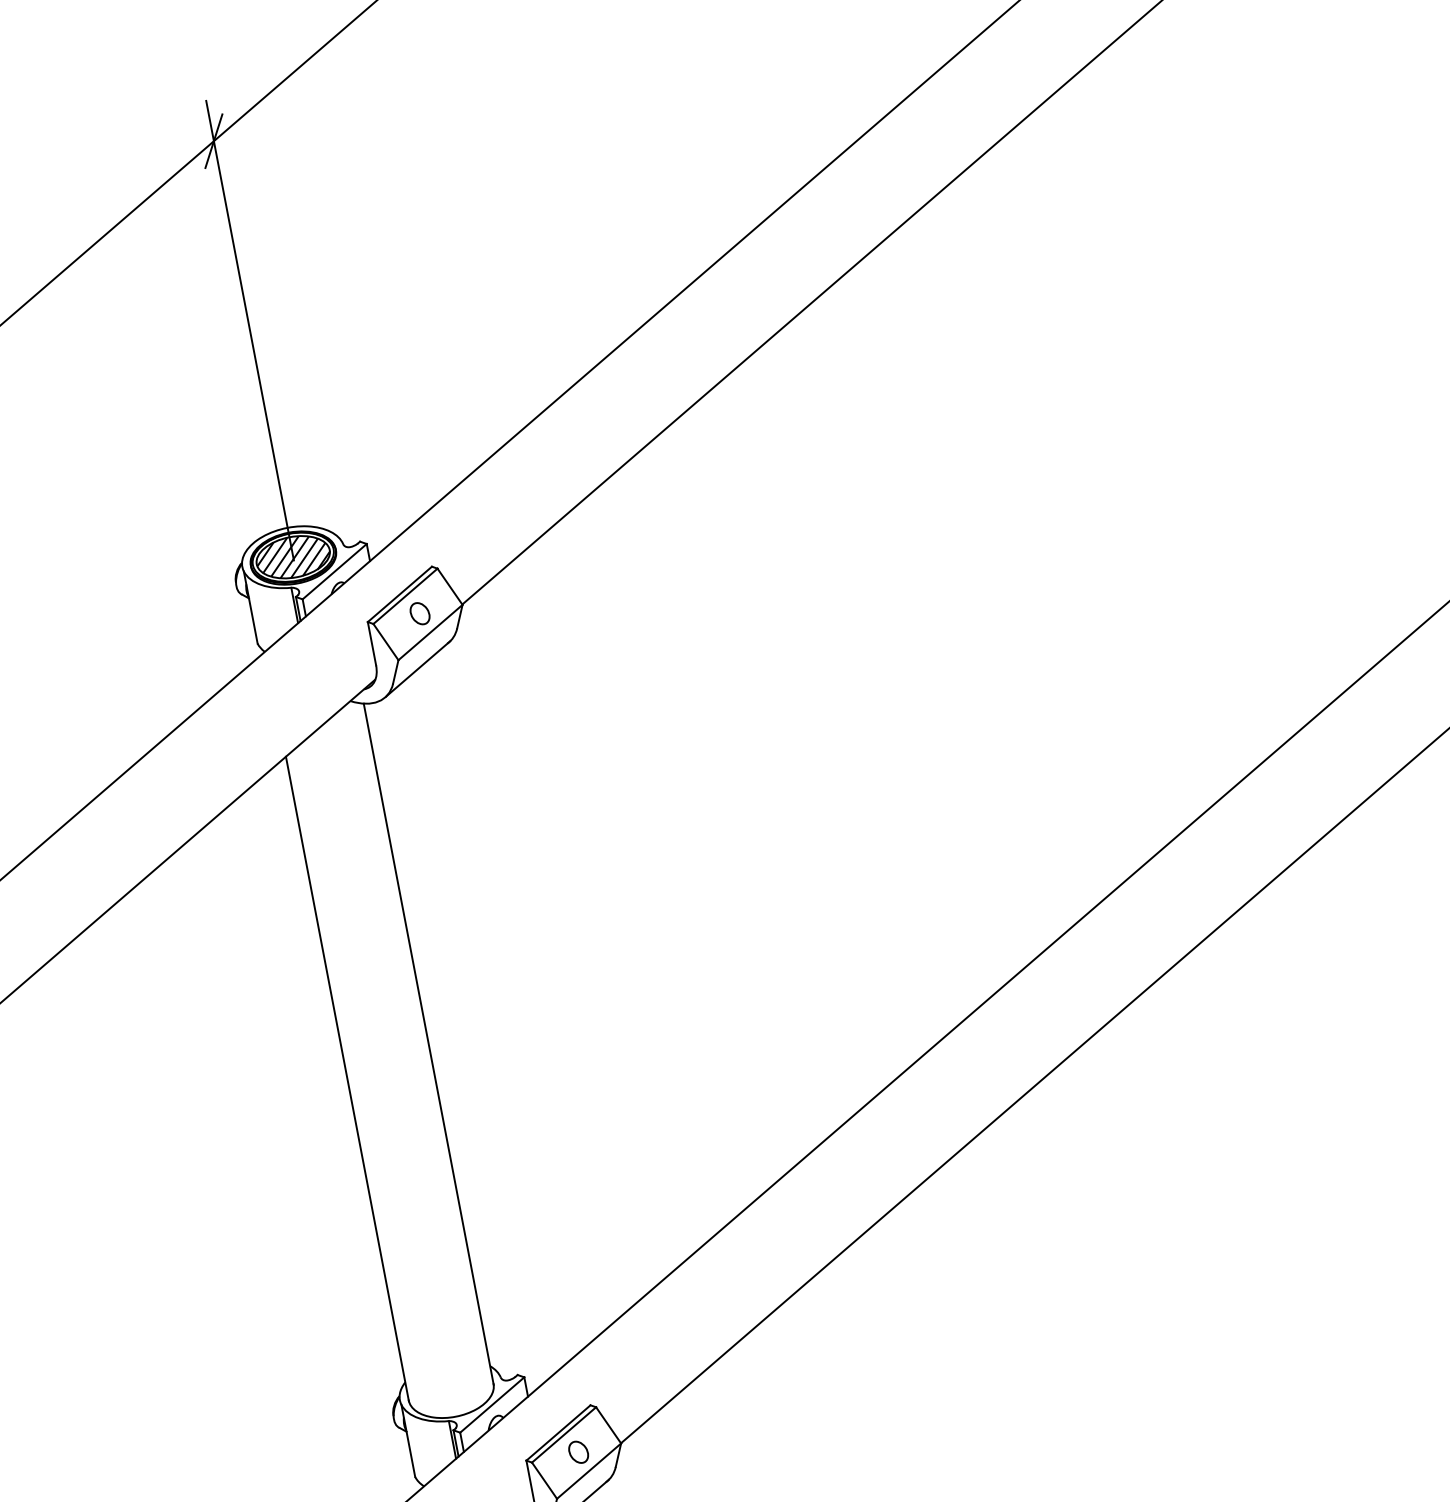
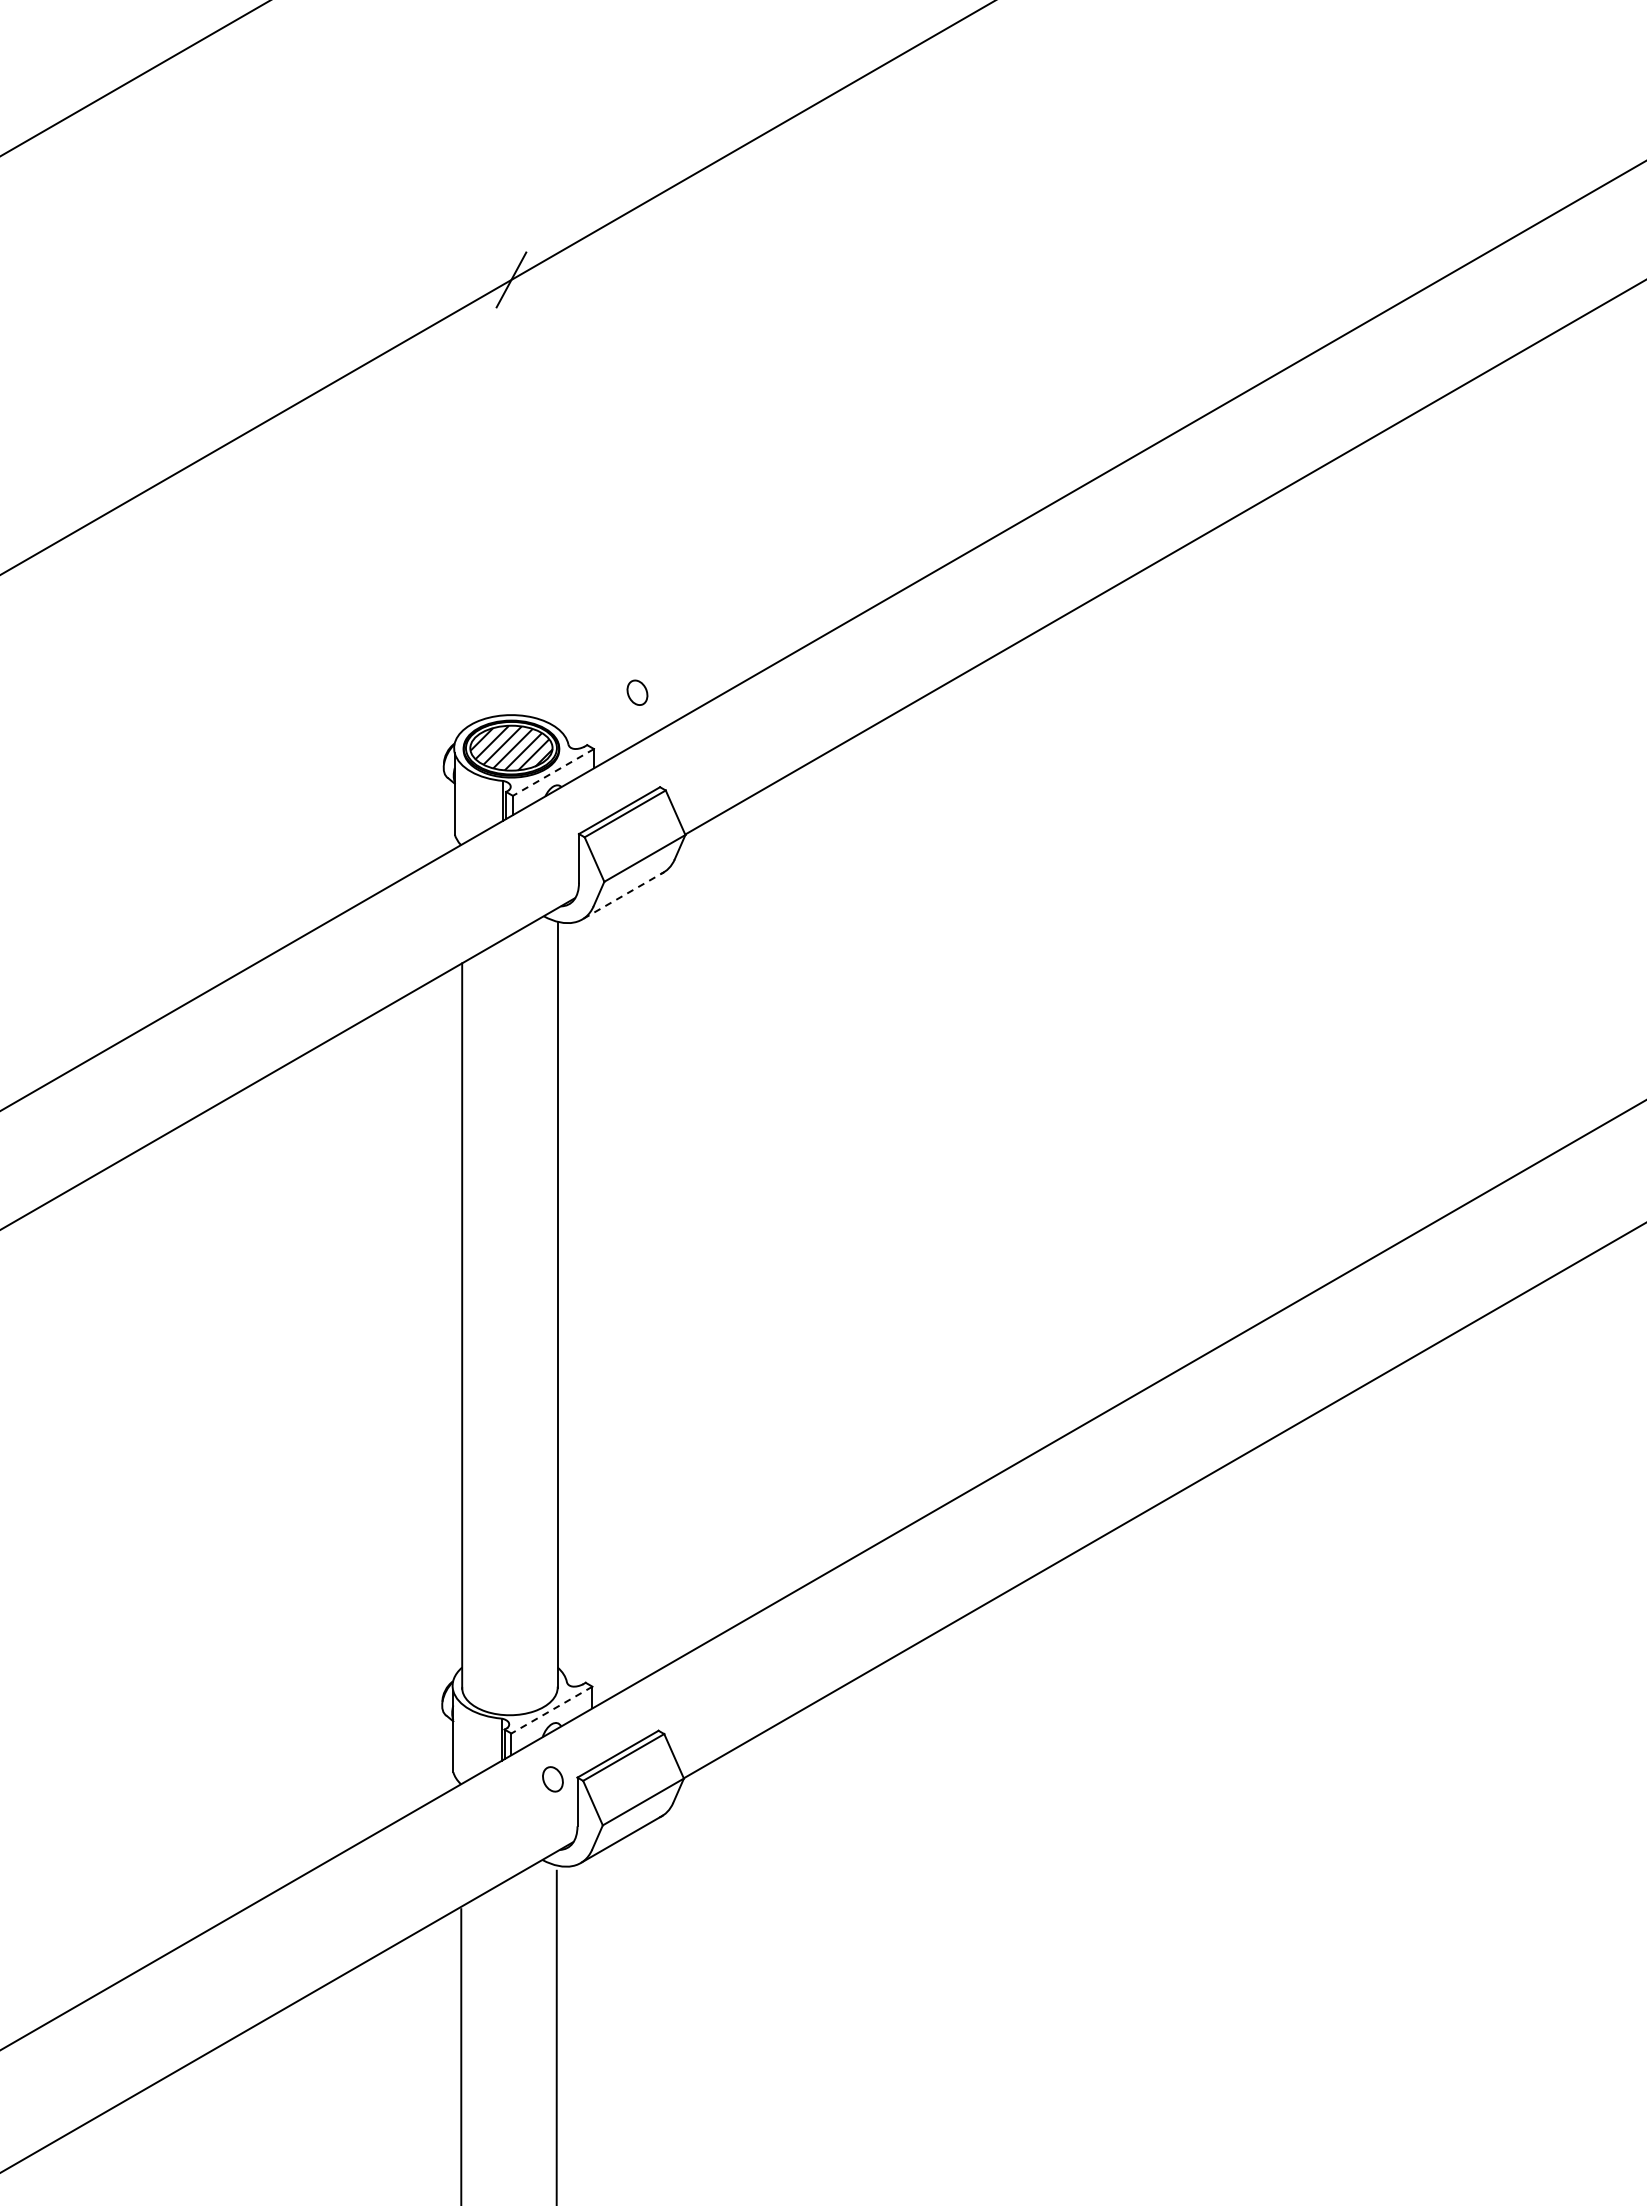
line: (249, 330) -> (511, 492), removed
line: (334, 571) -> (553, 772), solid -> dashed
part: (420, 613) -> (637, 692), moved
line: (417, 669) -> (623, 895), solid -> dashed
line: (491, 1405) -> (551, 1710), solid -> dashed
part: (578, 1452) -> (552, 1779), moved

